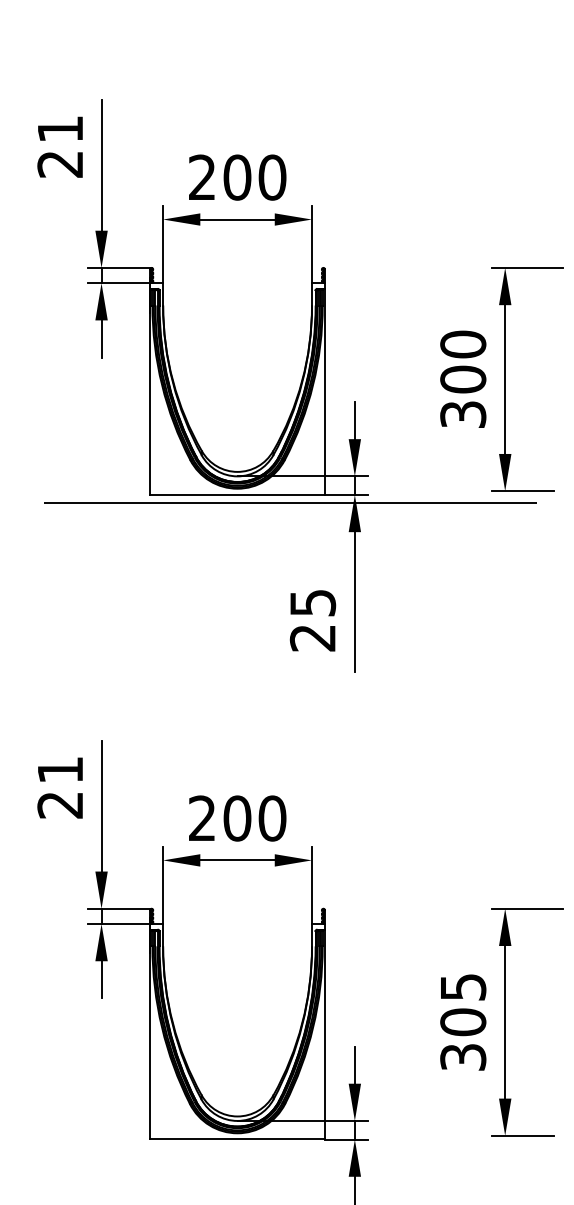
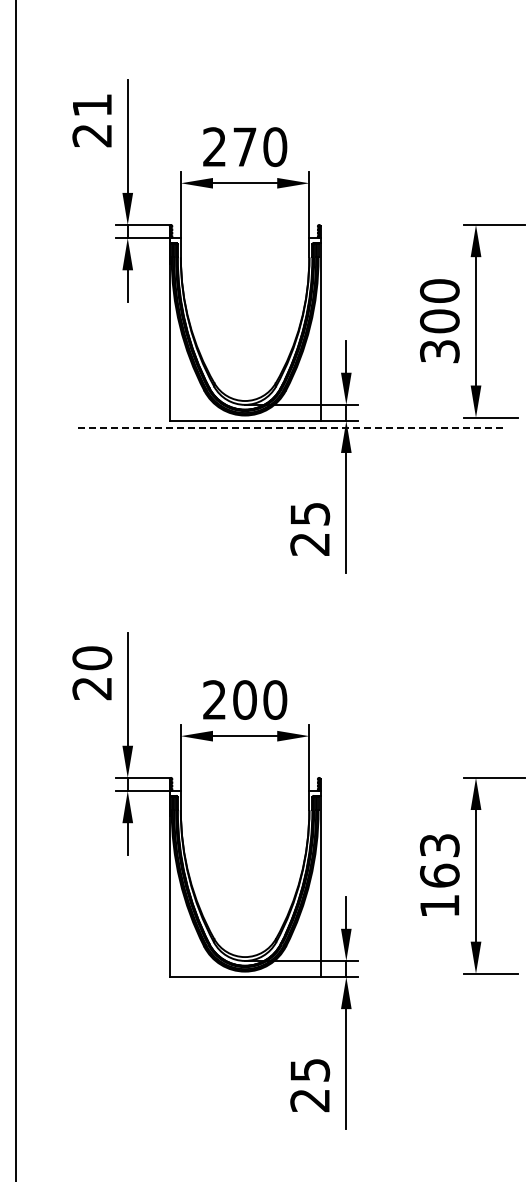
text: (236, 178) -> (244, 147), 200 -> 270
line: (290, 503) -> (290, 428), solid -> dashed
text: (60, 770) -> (92, 658), 21 -> 20
text: (462, 1021) -> (439, 875), 305 -> 163

